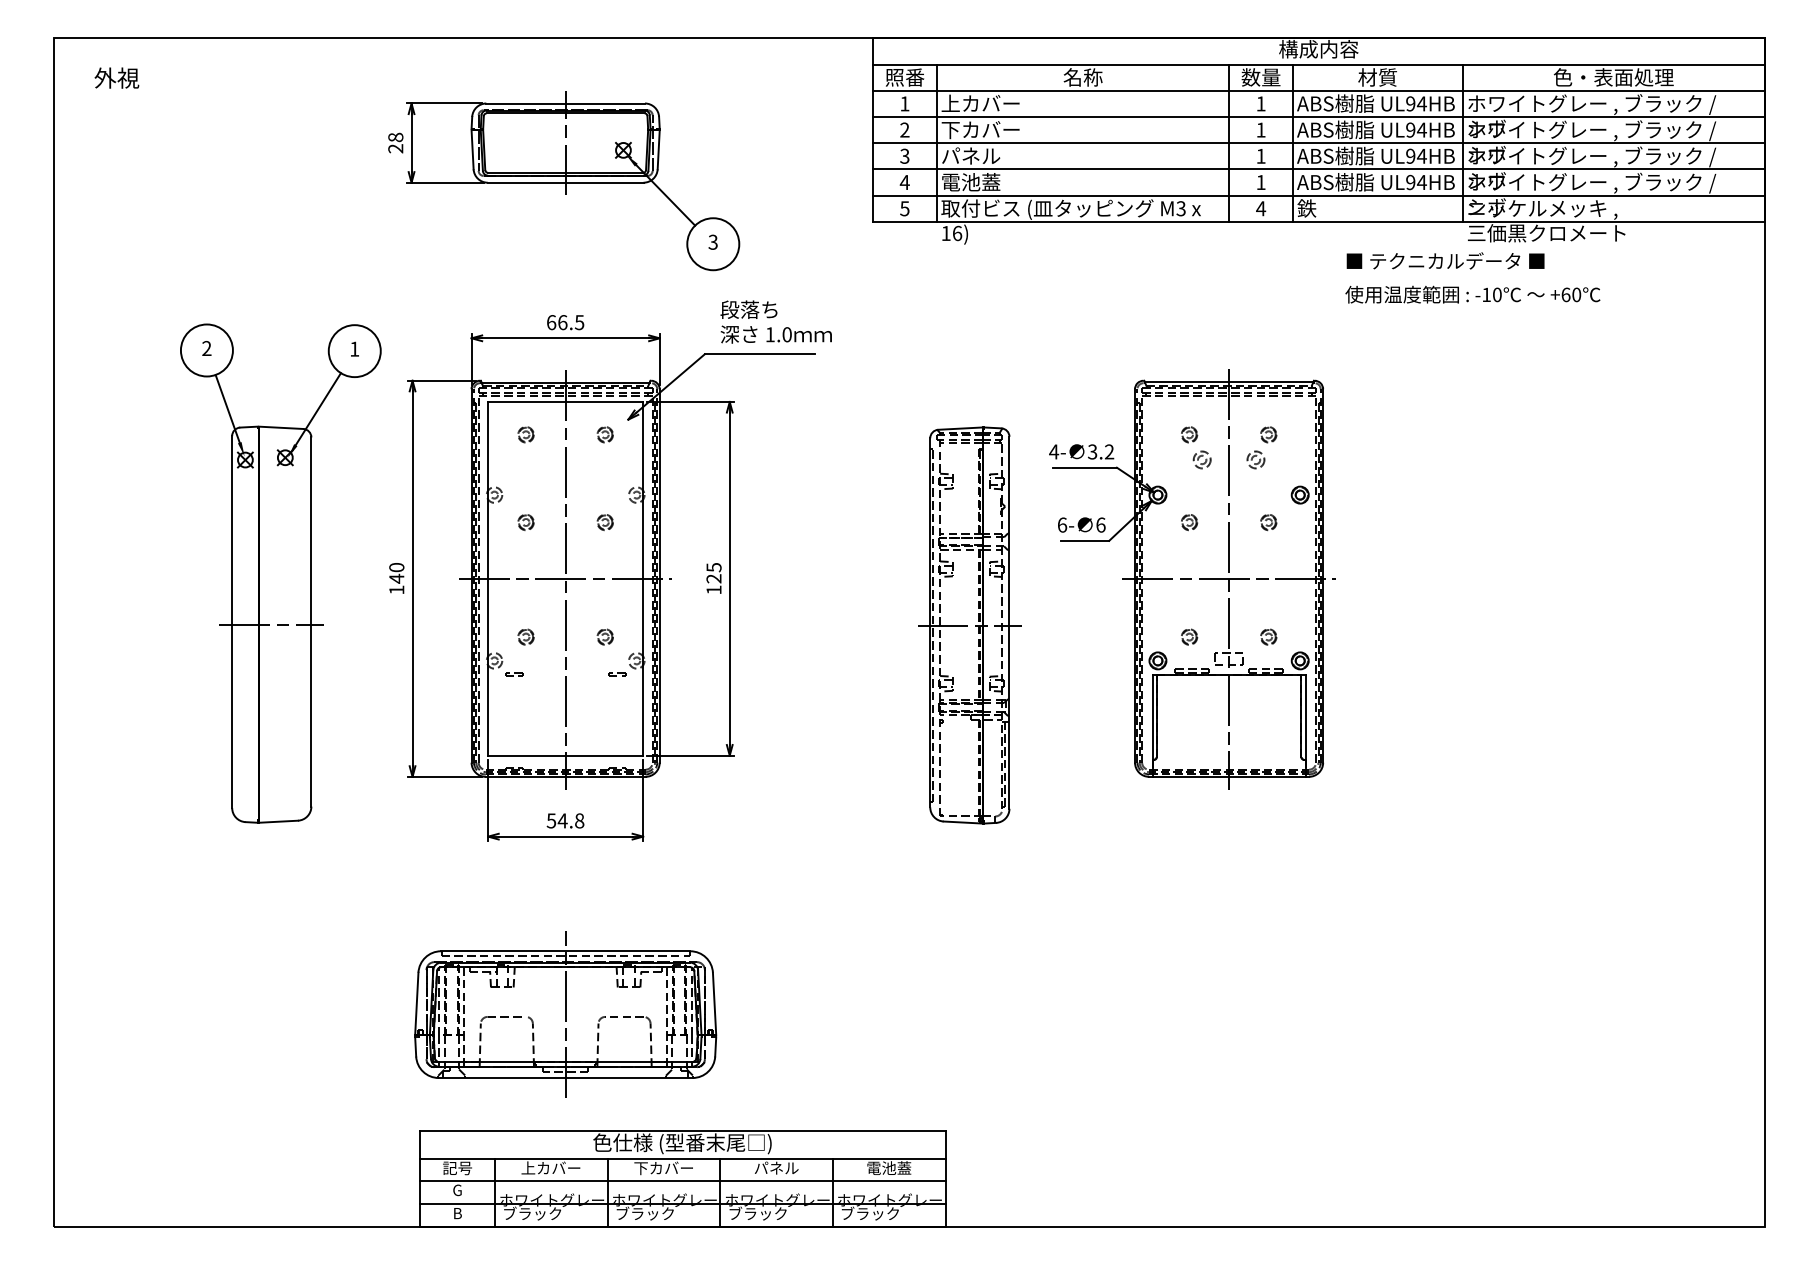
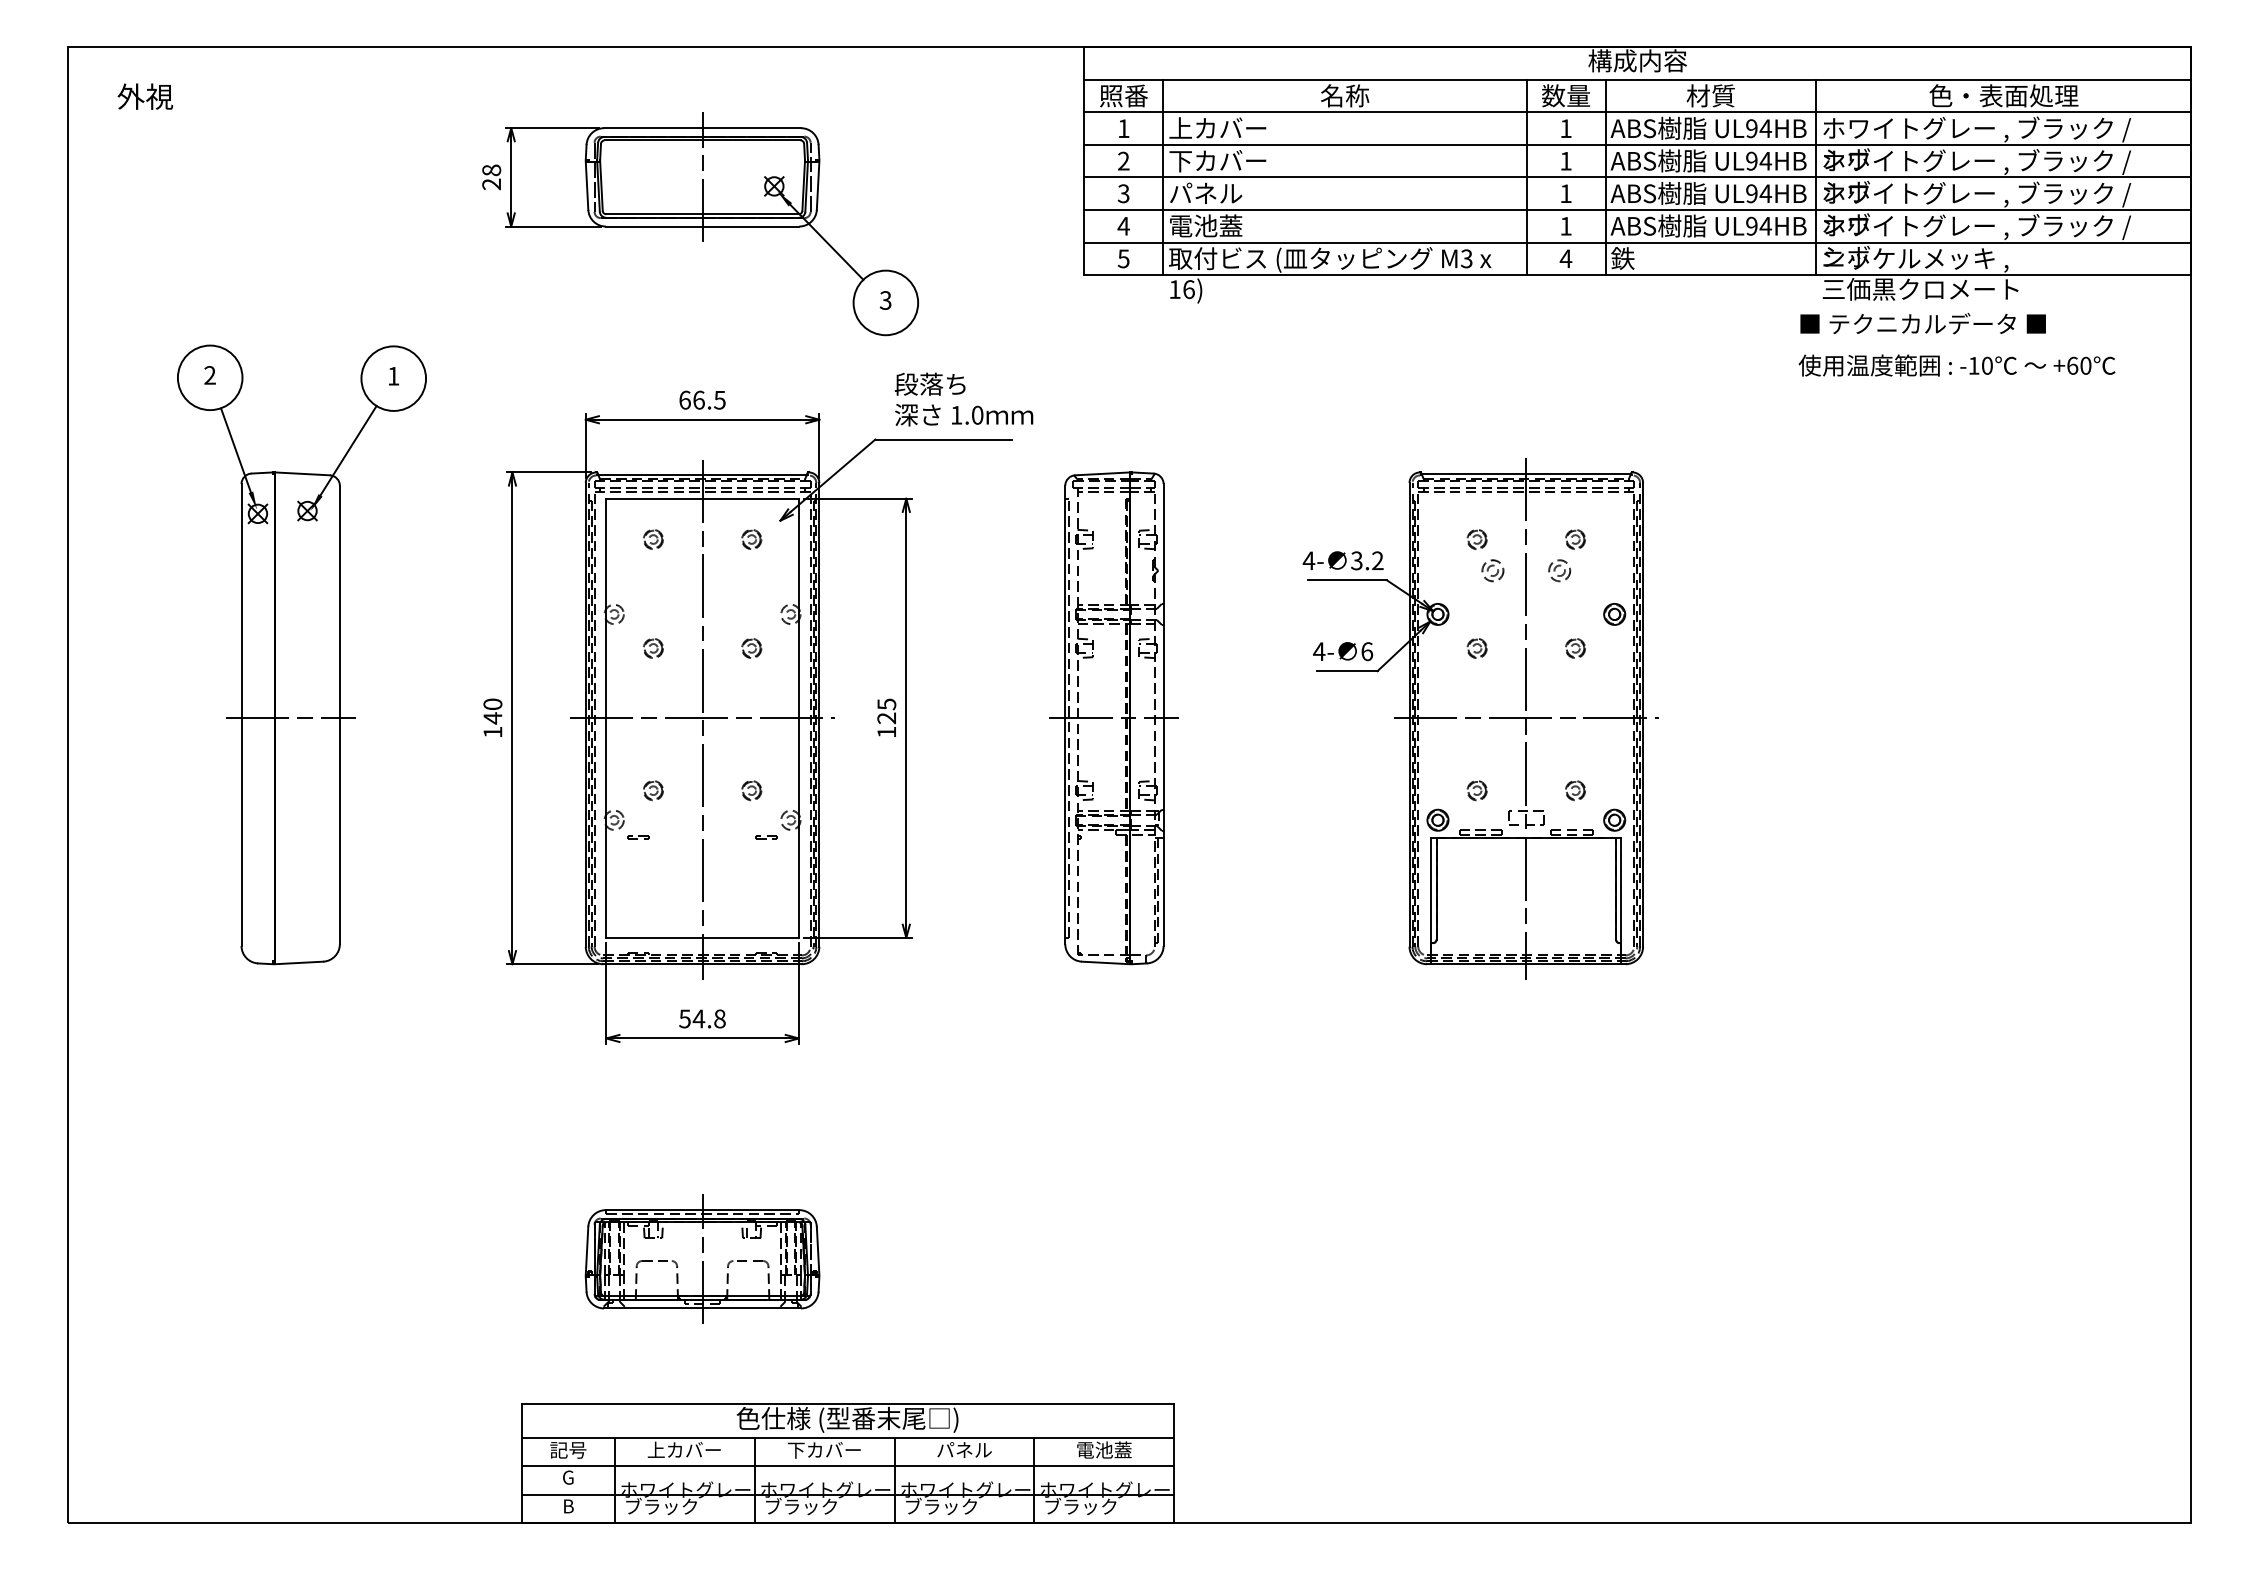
text: (1472, 277) -> (1956, 344), moved
text: (1062, 524) -> (1319, 651), 6- -> 4-
part: (280, 573) -> (301, 654), moved
part: (969, 625) -> (1113, 718), moved
part: (565, 1013) -> (702, 1258), size x0.62

